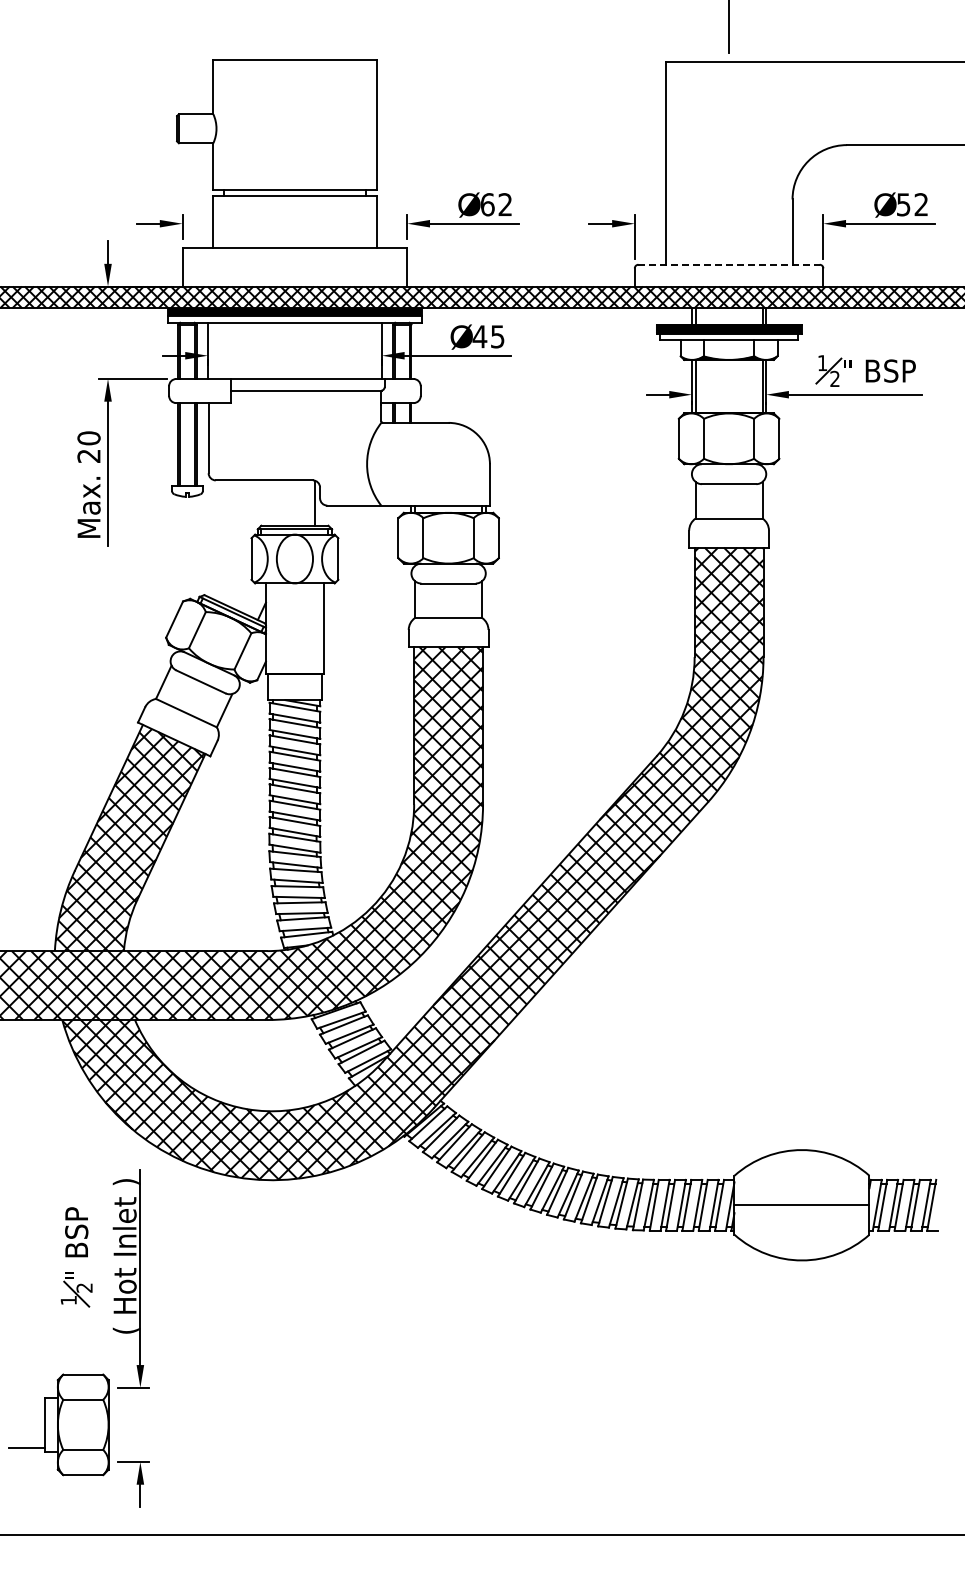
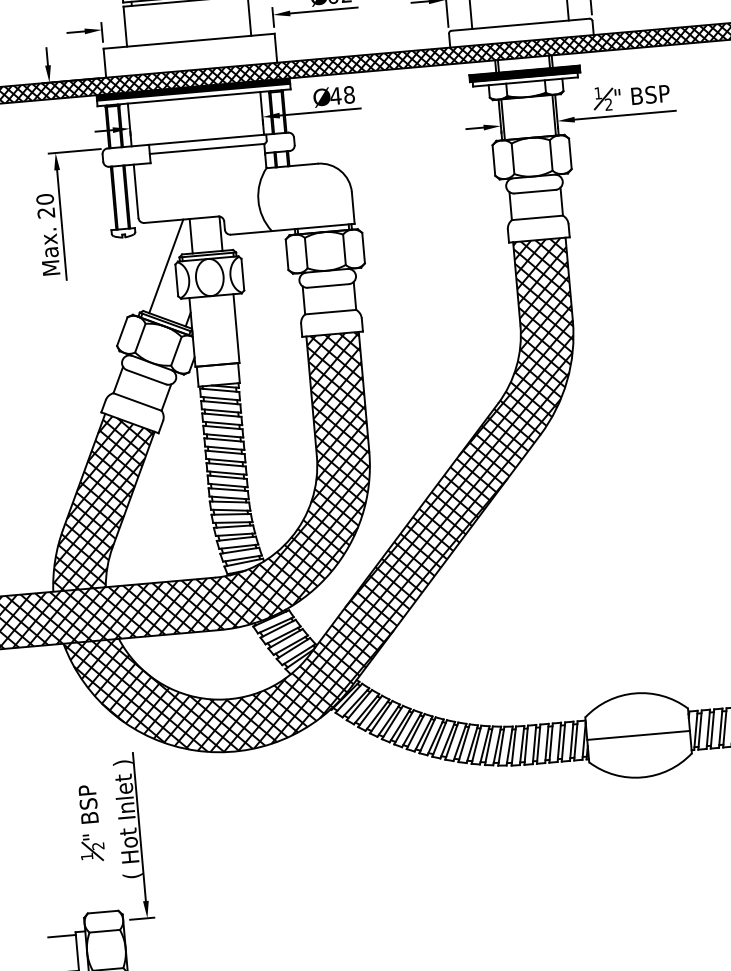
line: (729, 264) -> (520, 24), dashed -> solid
text: (497, 336) -> (349, 94), 45 -> 48
line: (275, 502) -> (191, 235), added
line: (238, 539) -> (165, 266), added
line: (26, 1401) -> (61, 936), added

